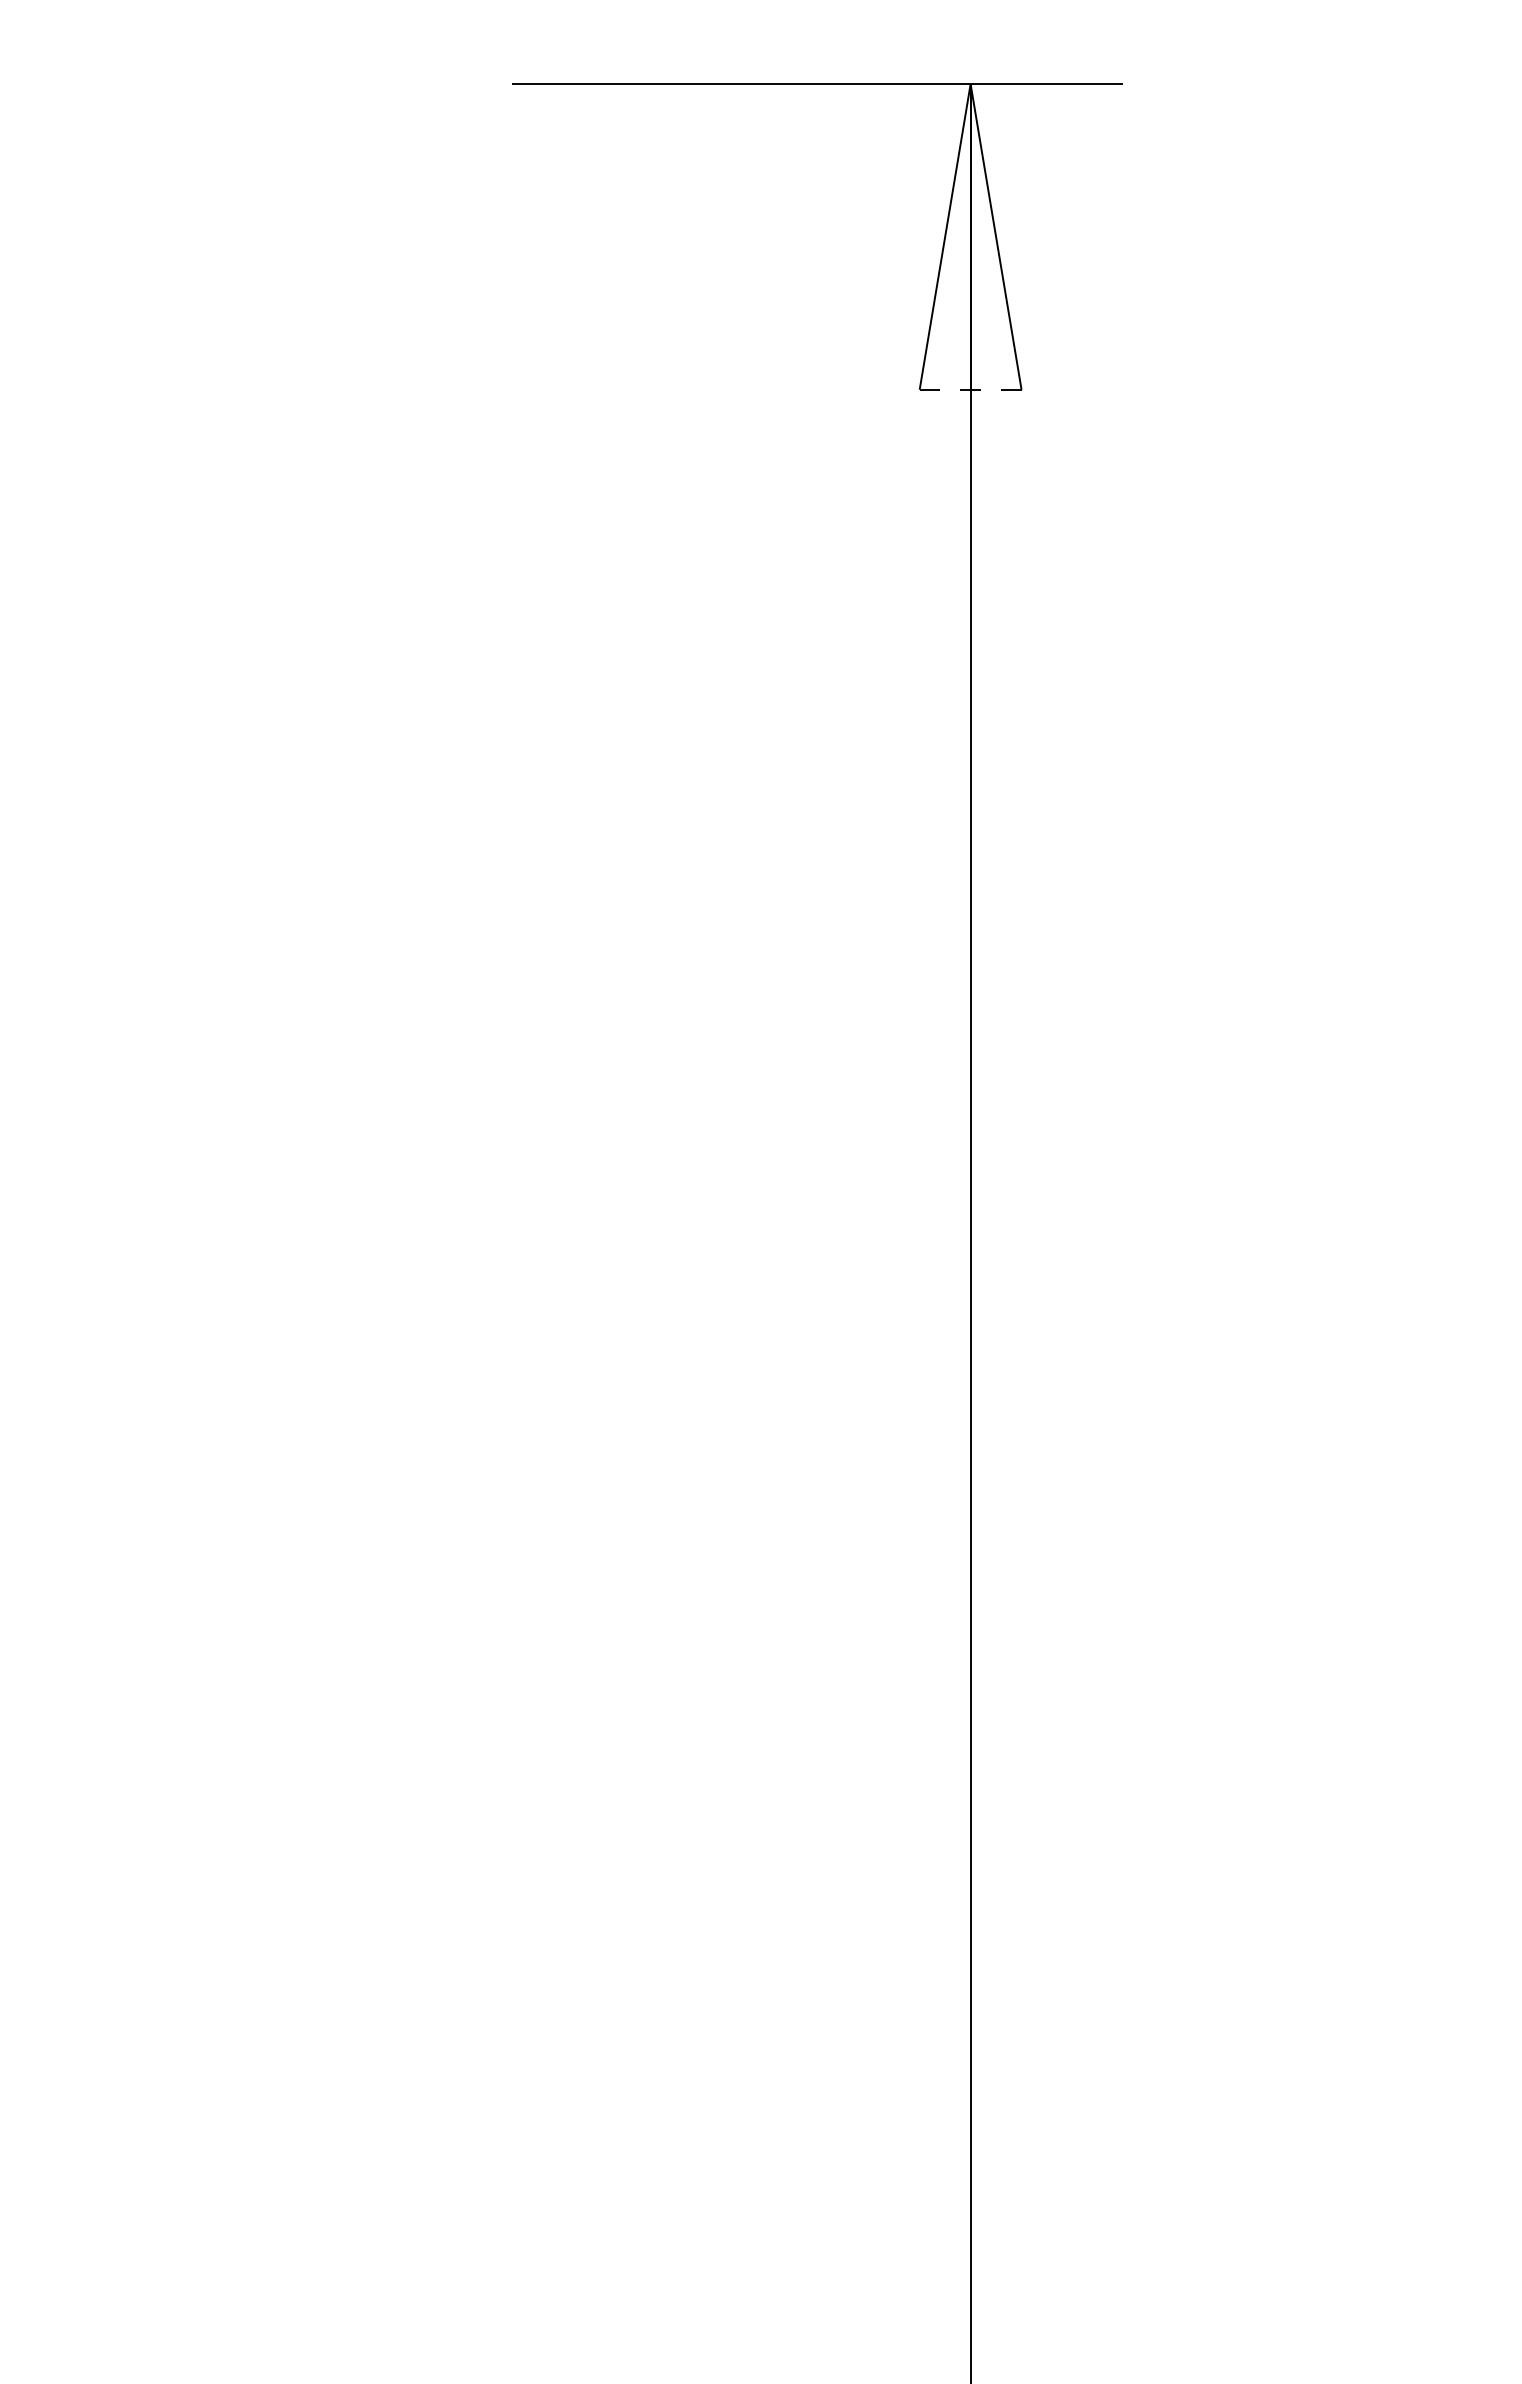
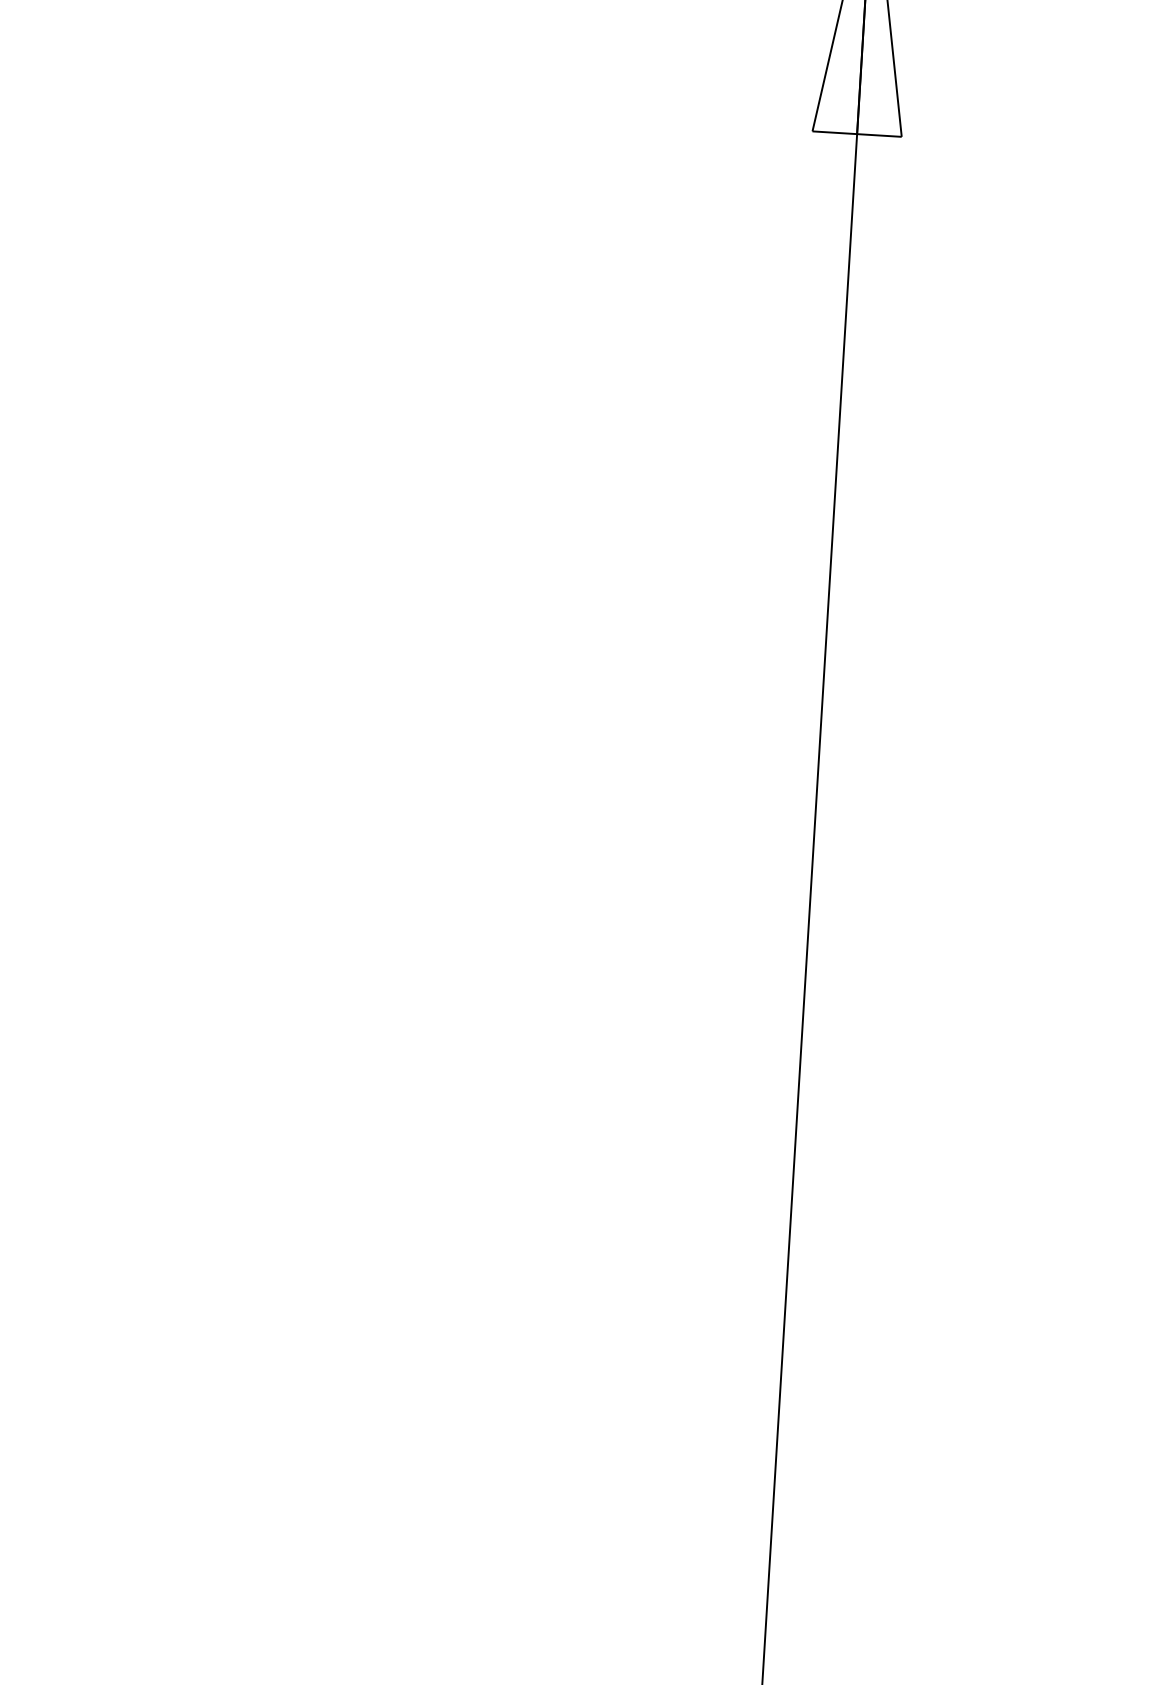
line: (970, 389) -> (857, 133), dashed -> solid

